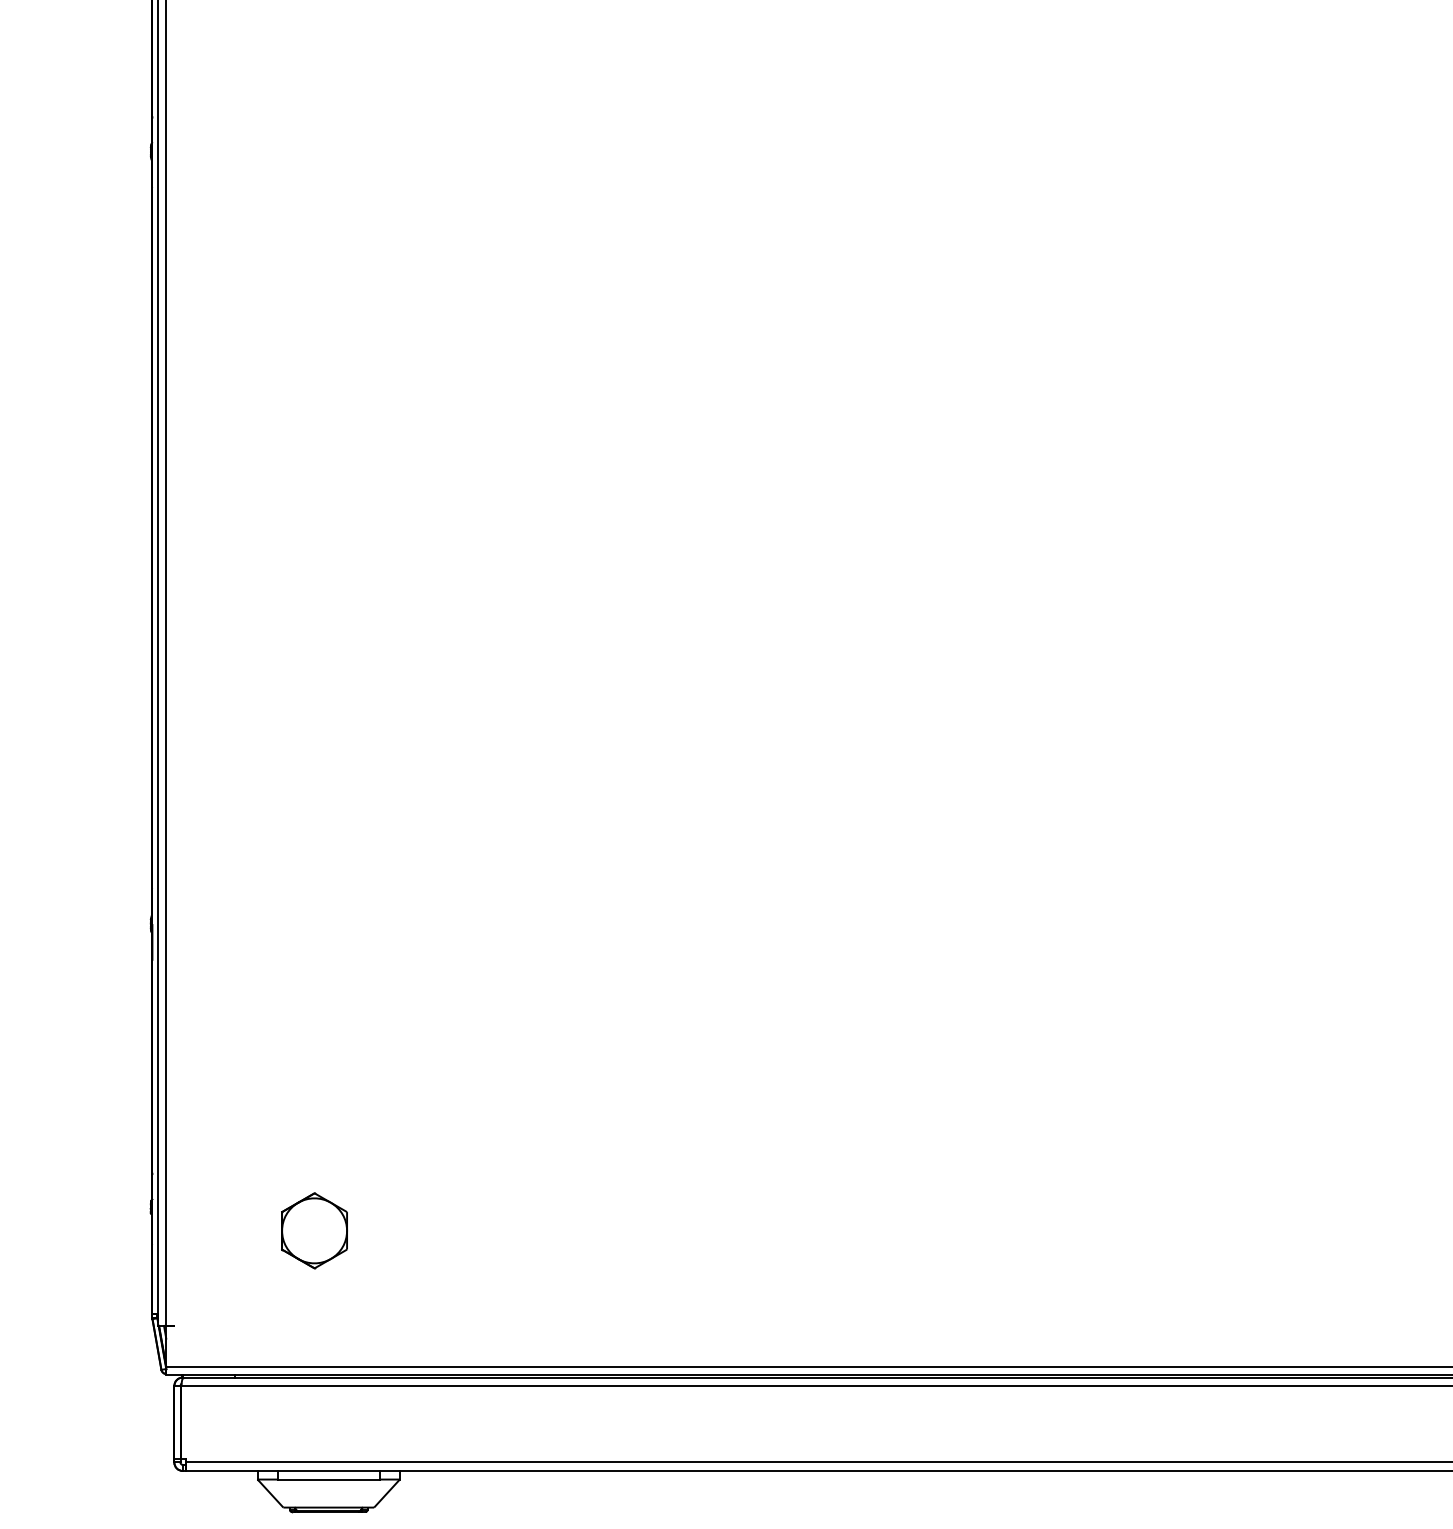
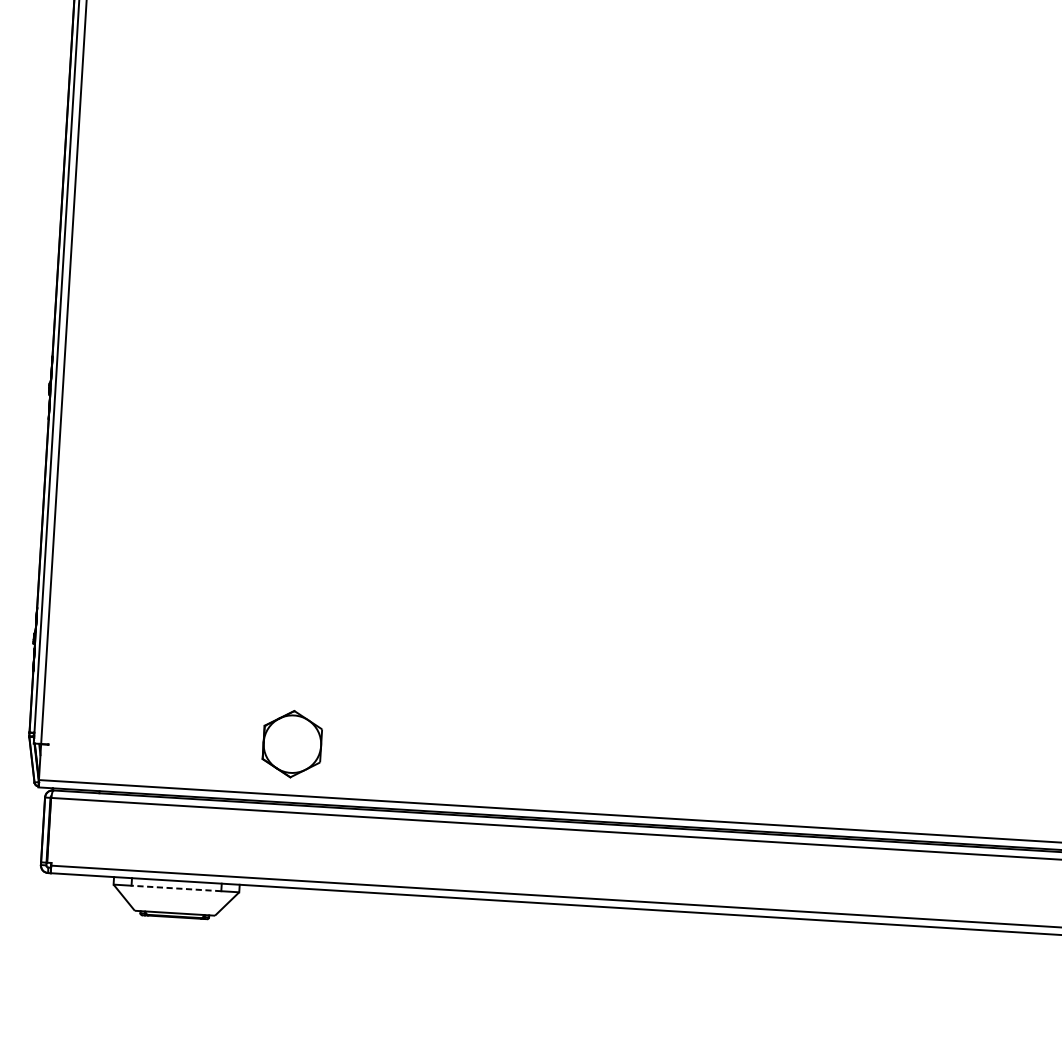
part: (314, 1230) -> (292, 743), moved
line: (328, 1479) -> (176, 888), solid -> dashed

